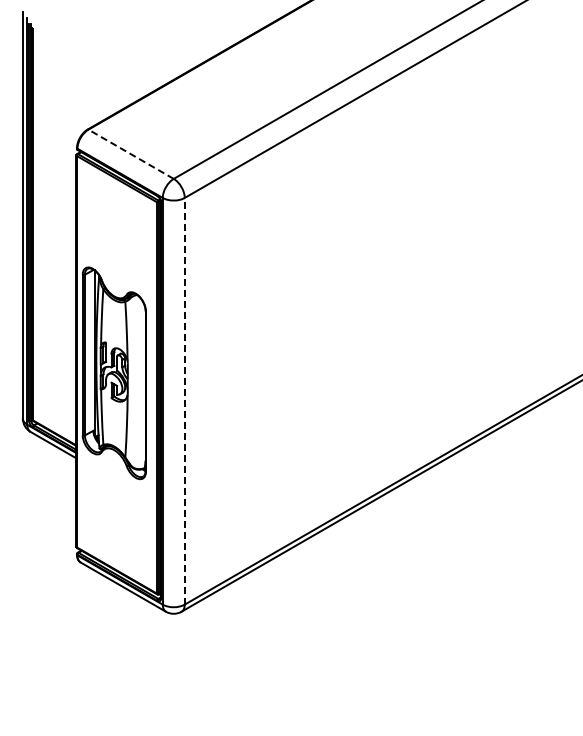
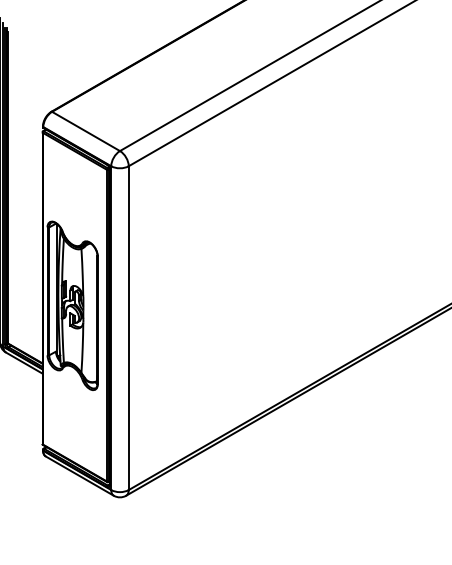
line: (130, 154) -> (85, 131), dashed -> solid
line: (184, 400) -> (128, 327), dashed -> solid

